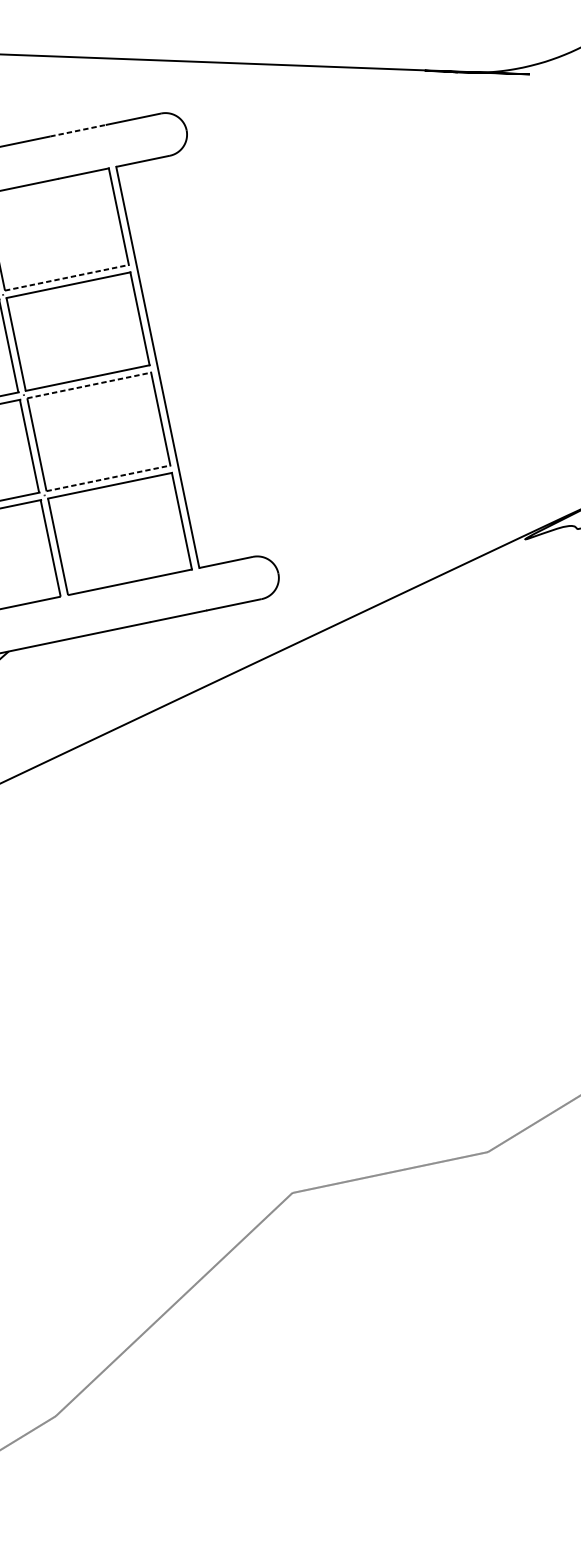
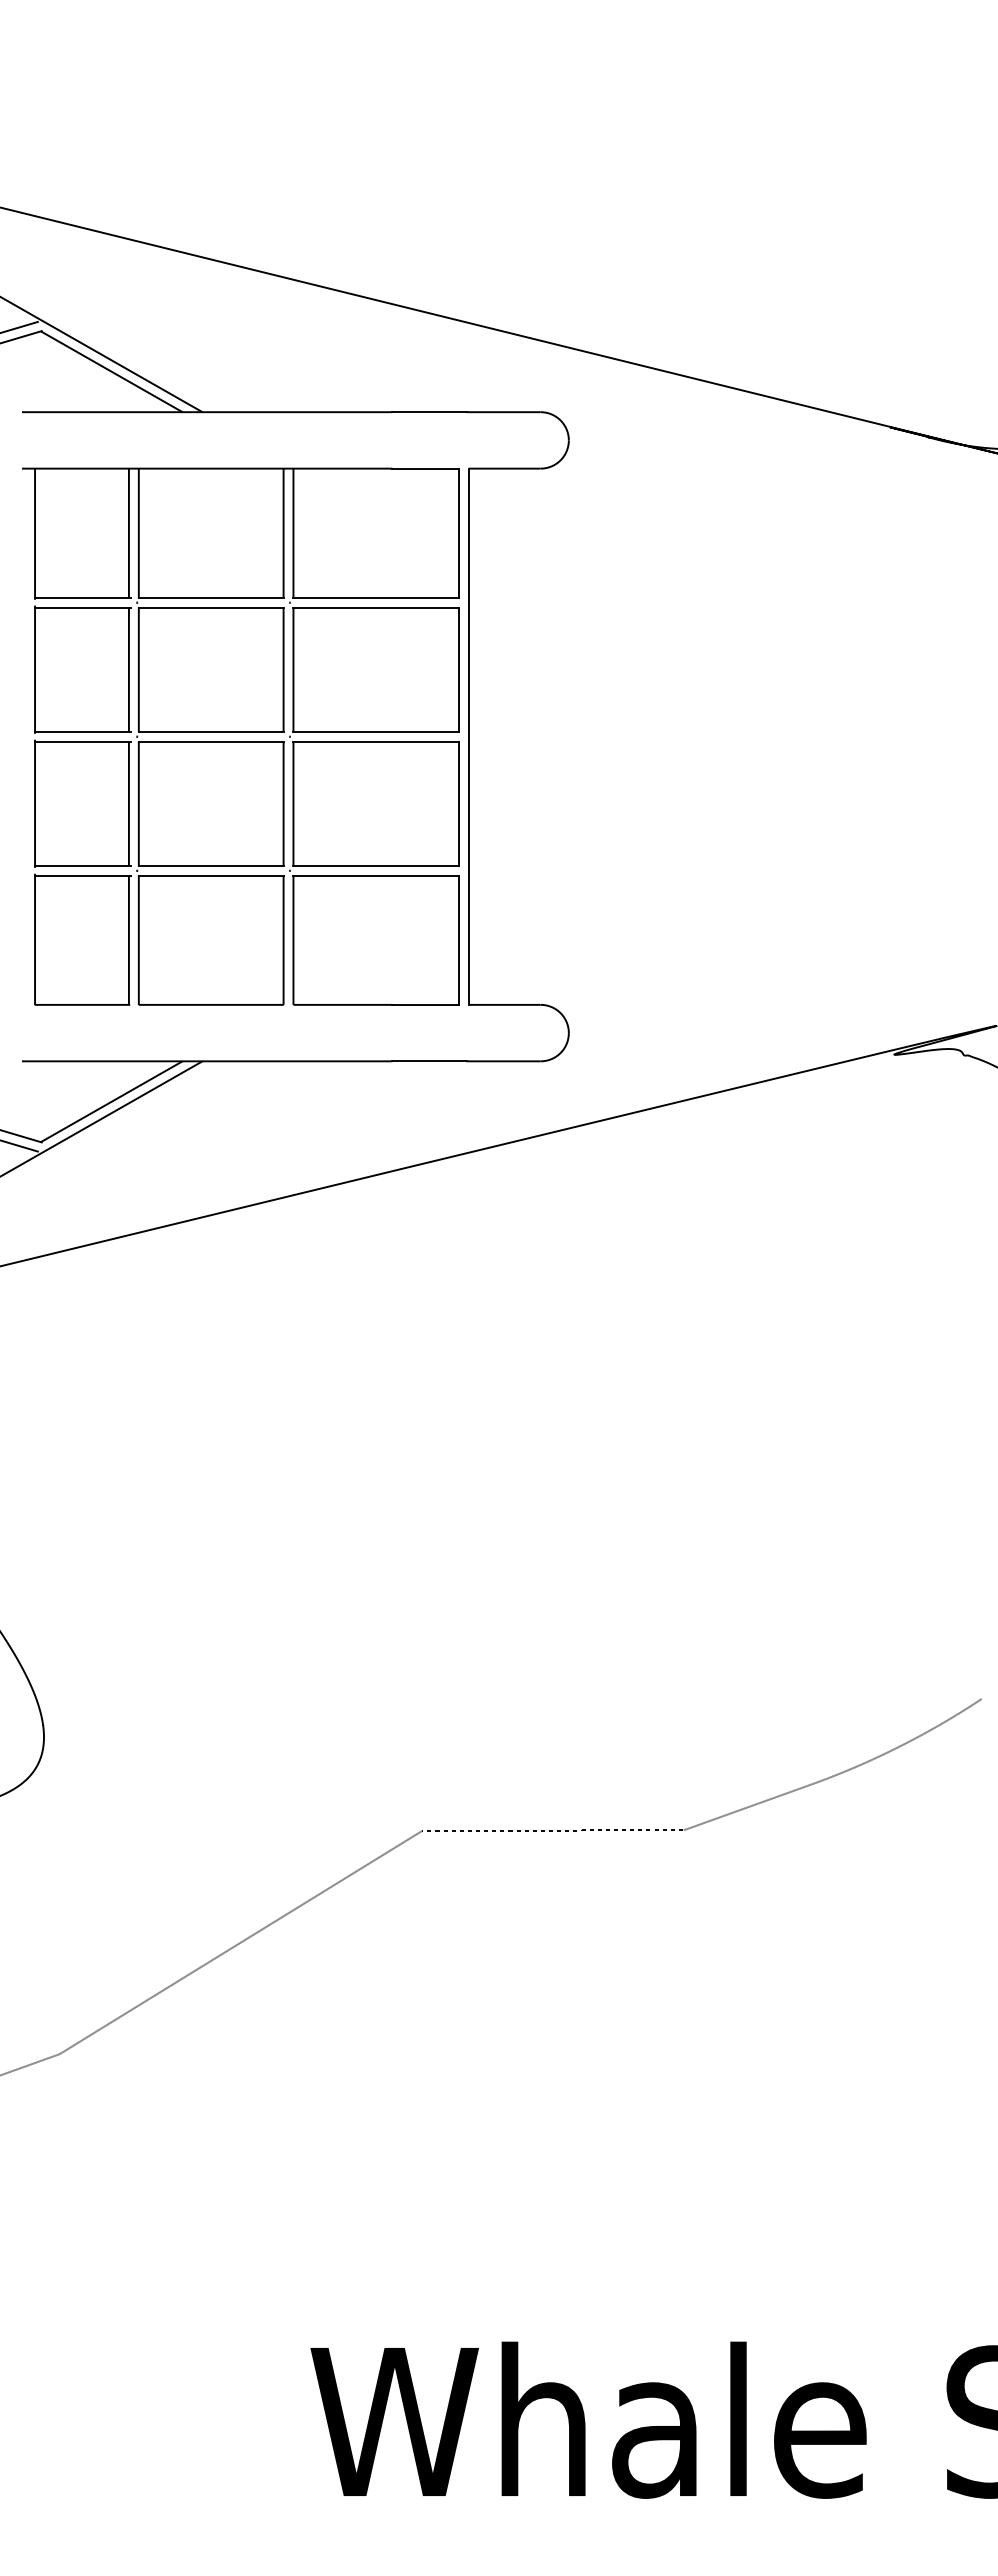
line: (78, 130) -> (429, 412), dashed -> solid
line: (67, 277) -> (376, 597), dashed -> solid
line: (89, 385) -> (376, 741), dashed -> solid
line: (108, 478) -> (376, 865), dashed -> solid

